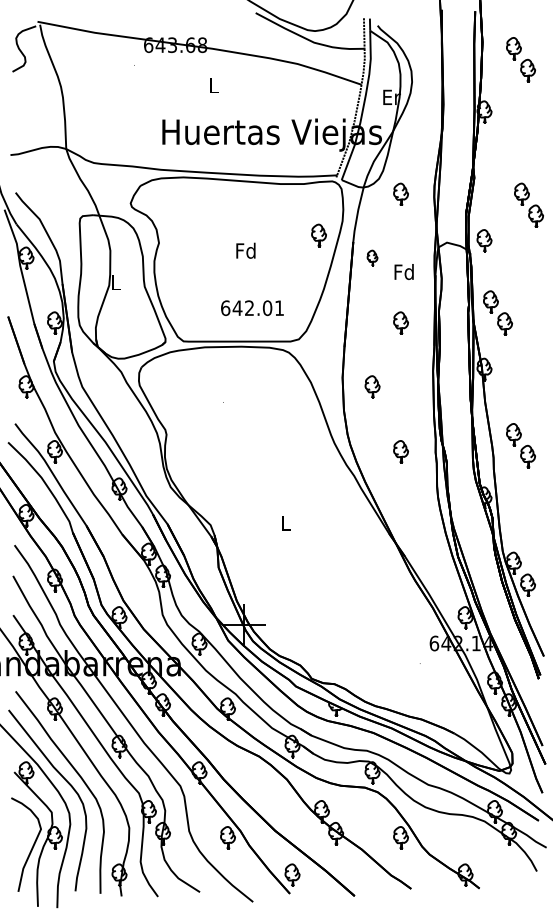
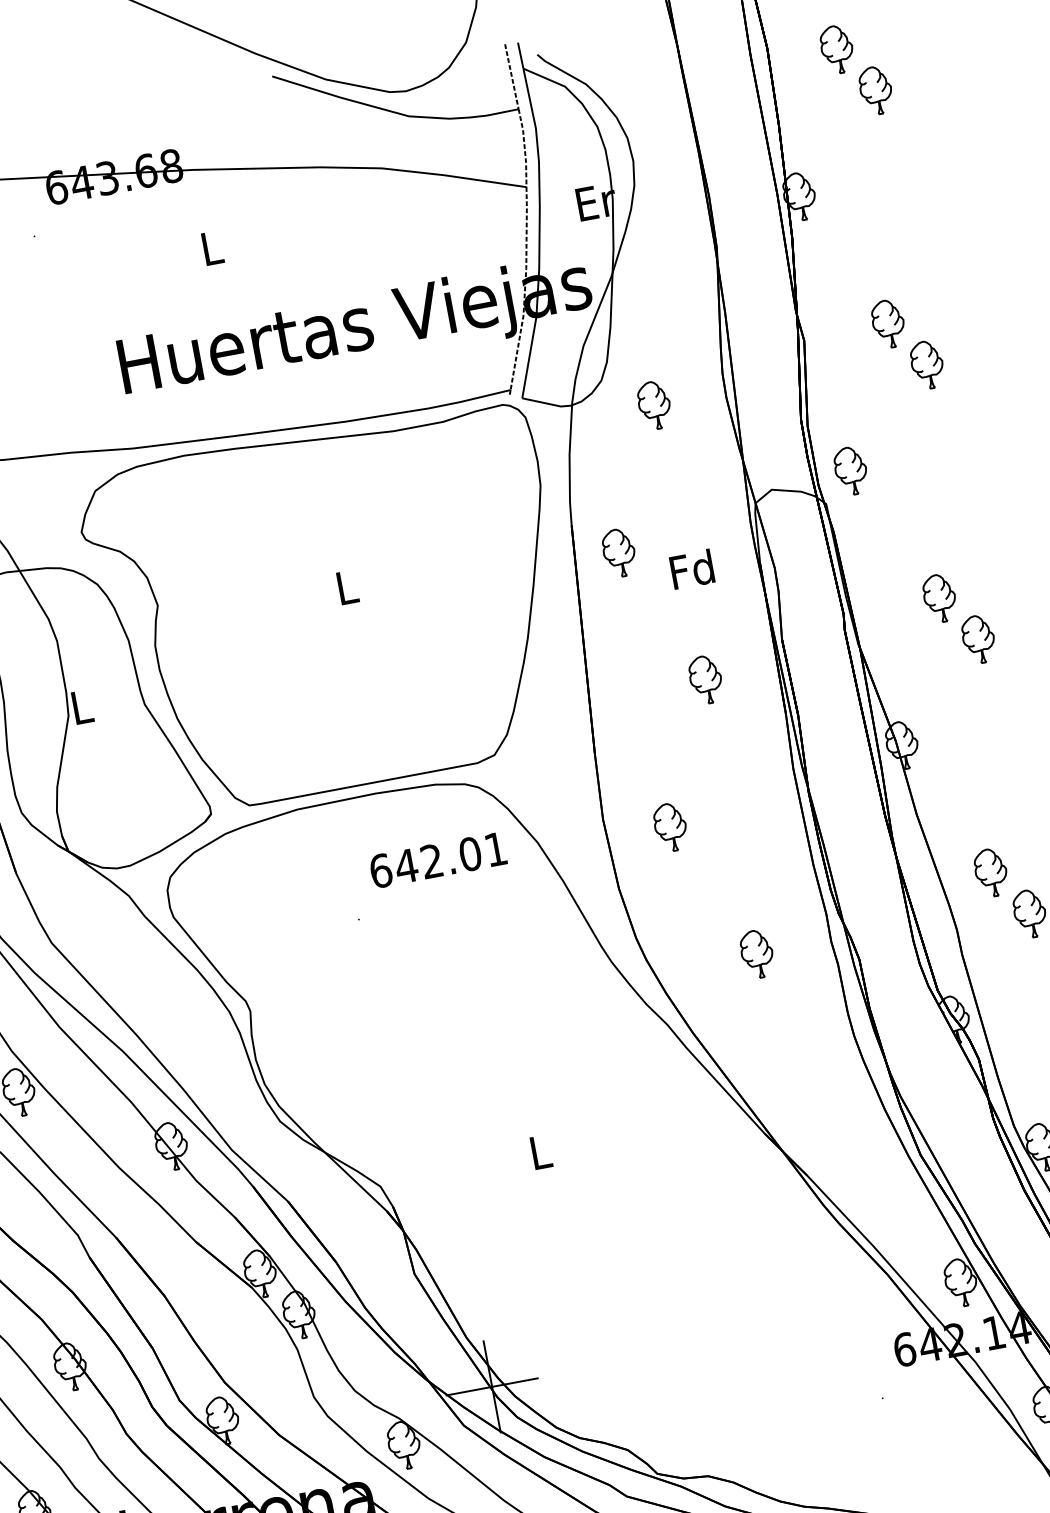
part: (528, 204) -> (906, 342), moved
part: (318, 234) -> (494, 523), removed
text: (245, 250) -> (345, 586), Fd -> L
part: (372, 257) -> (618, 551), size x1.43
text: (252, 308) -> (438, 860), moved
part: (498, 312) -> (960, 617), moved

